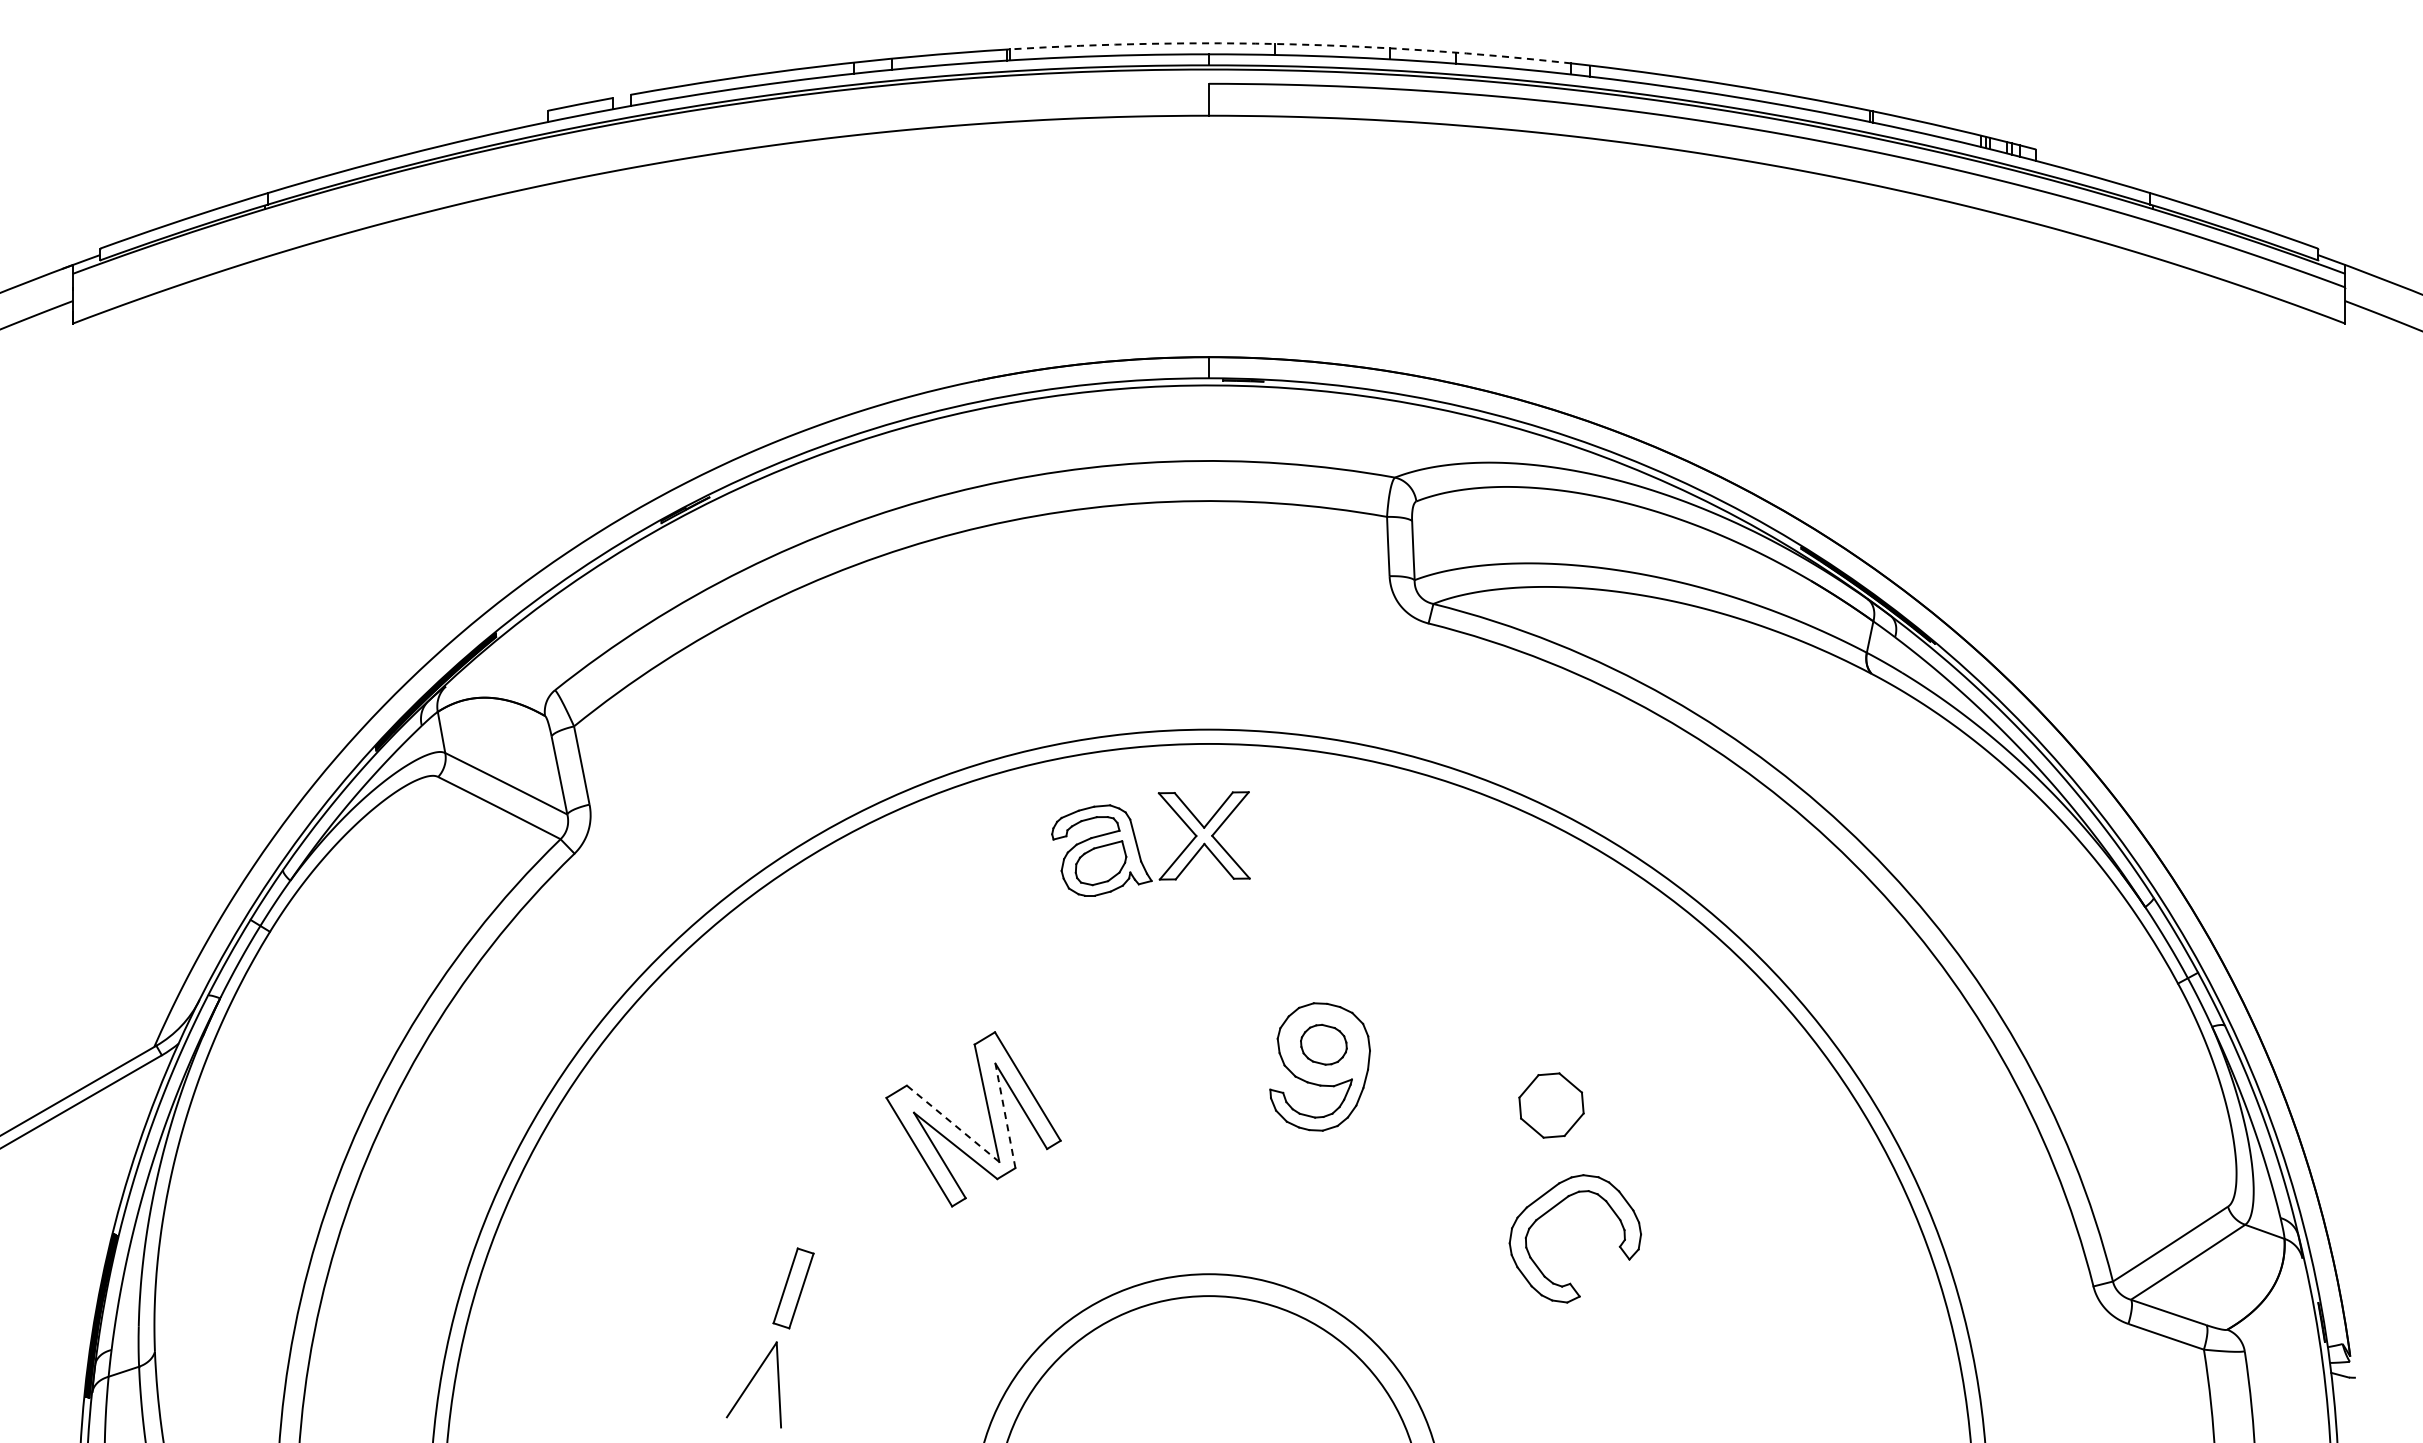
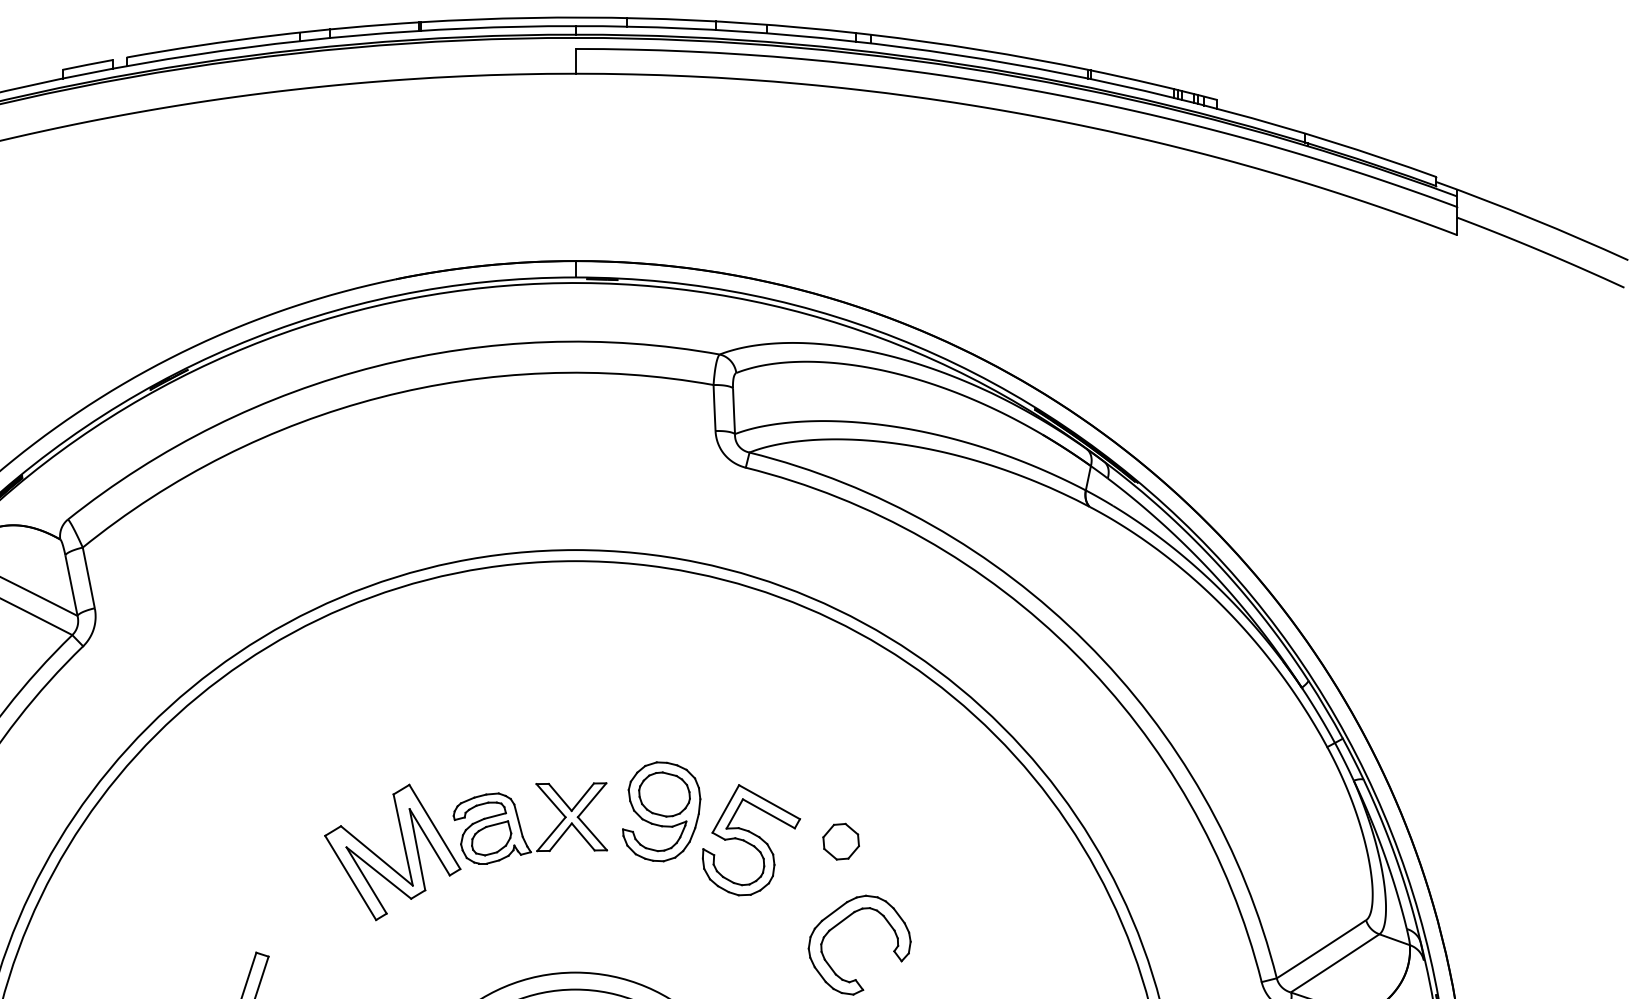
arc: (1290, 44) -> (638, 18), dashed -> solid
part: (1138, 846) -> (520, 825), moved
part: (1323, 1044) -> (664, 794), size x1.43
part: (1435, 1103) -> (751, 840), added
part: (1551, 1105) -> (841, 841), size x0.71
line: (1005, 1115) -> (417, 849), dashed -> solid
line: (952, 1123) -> (376, 855), dashed -> solid

